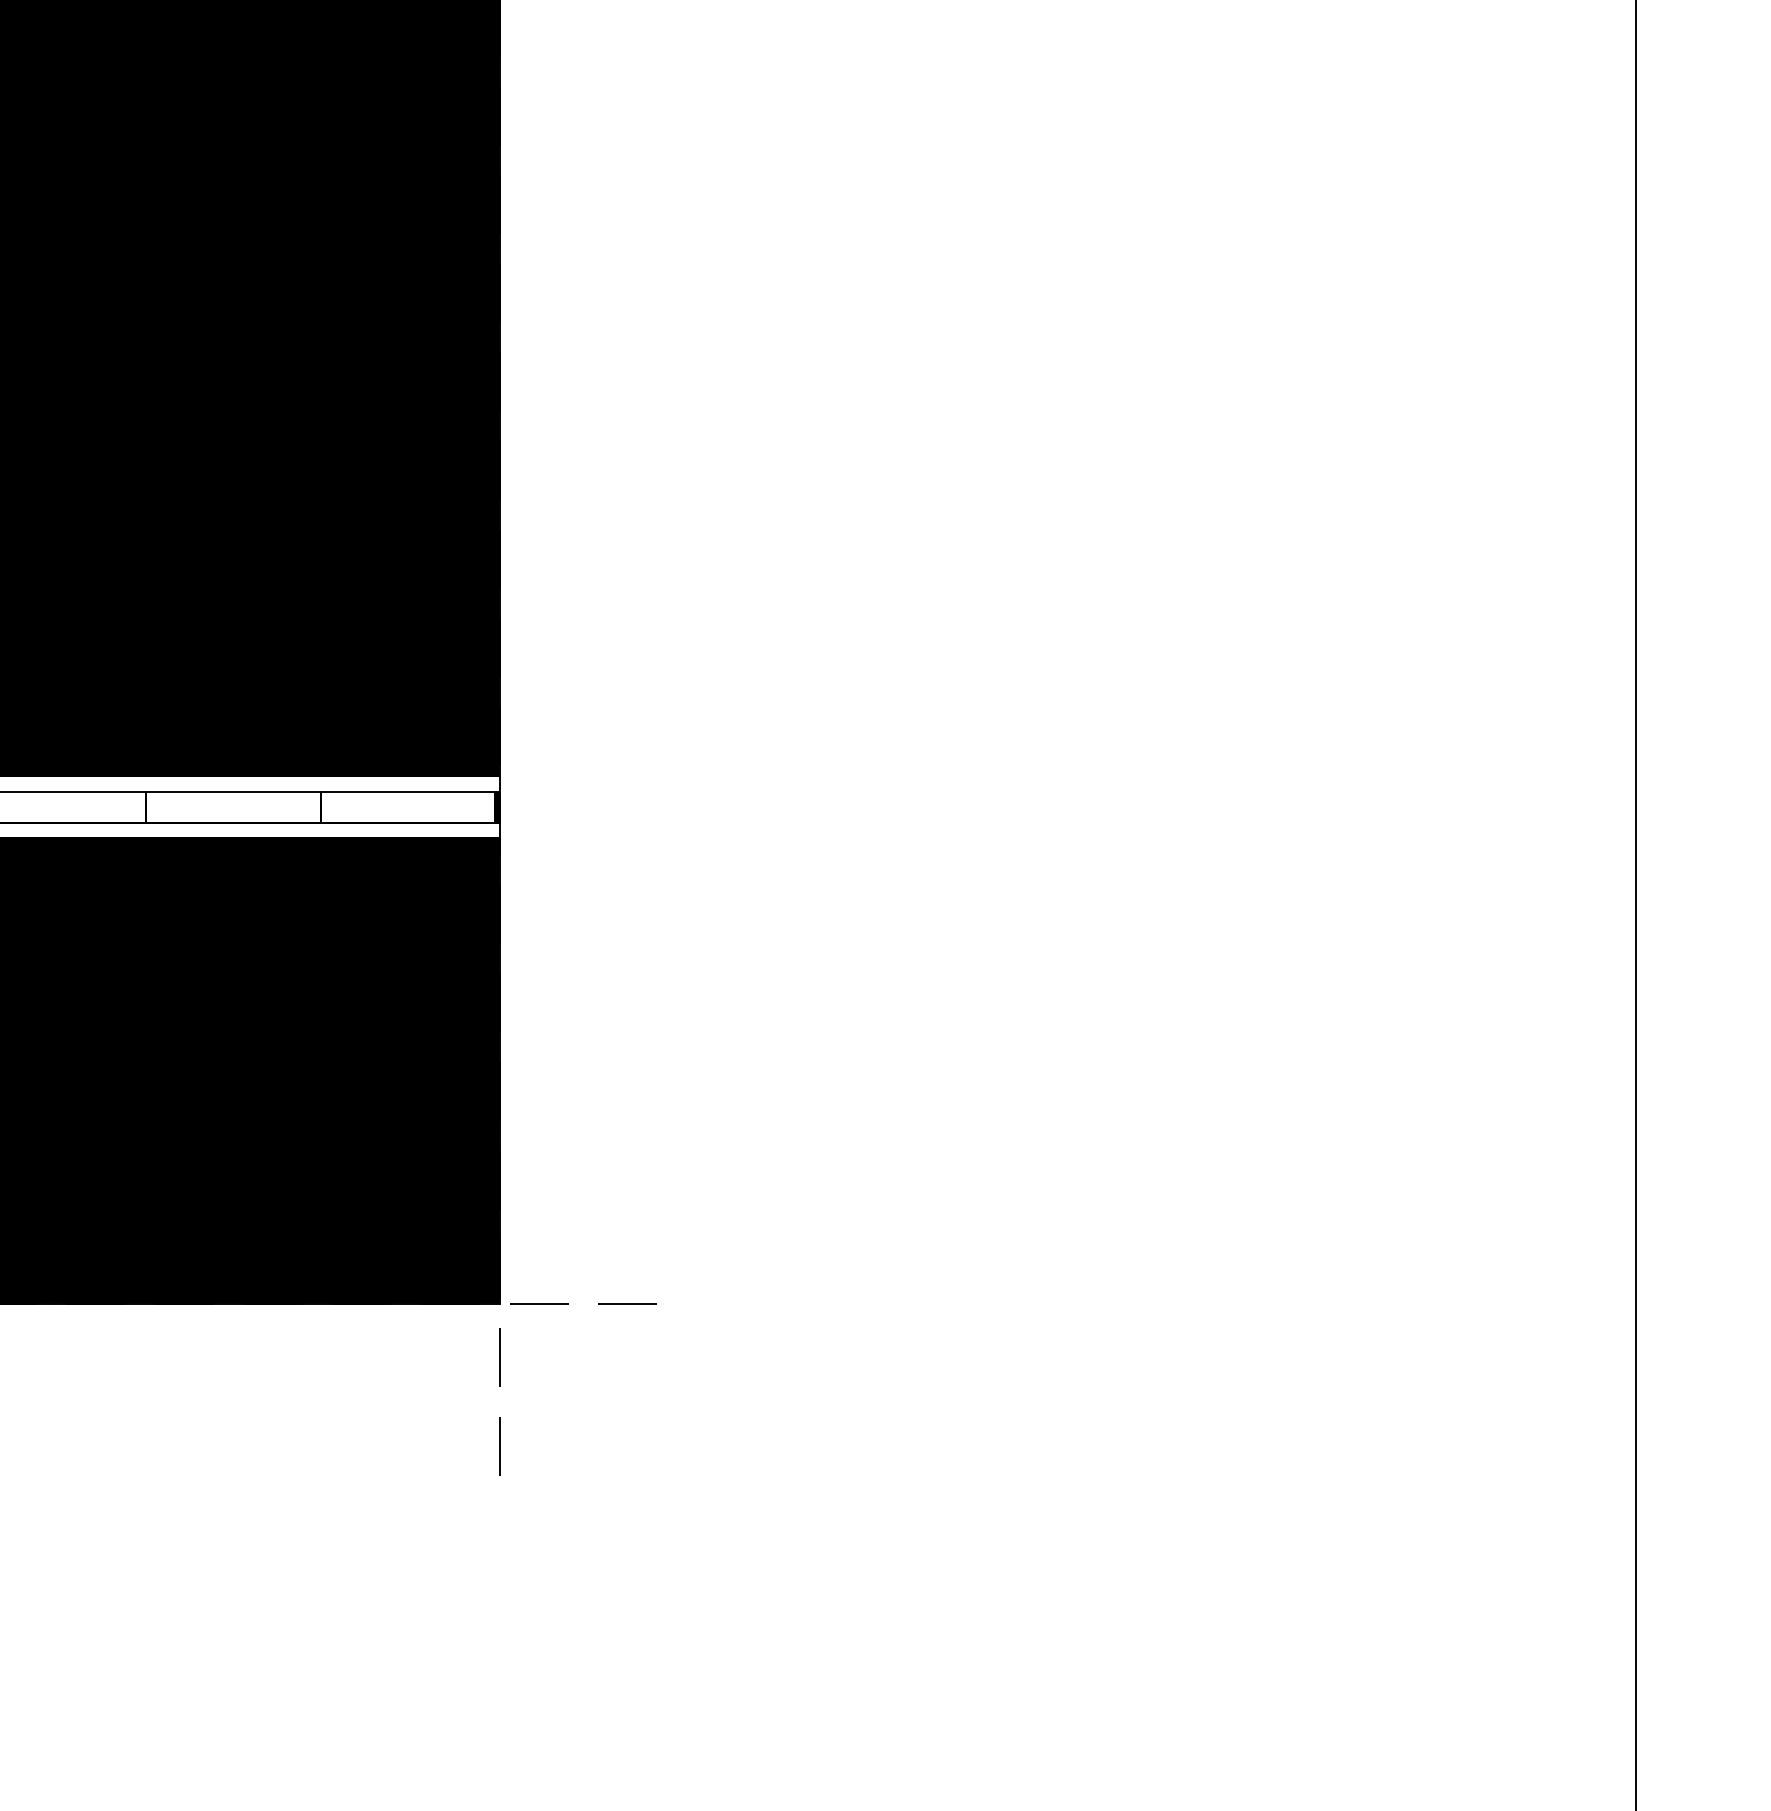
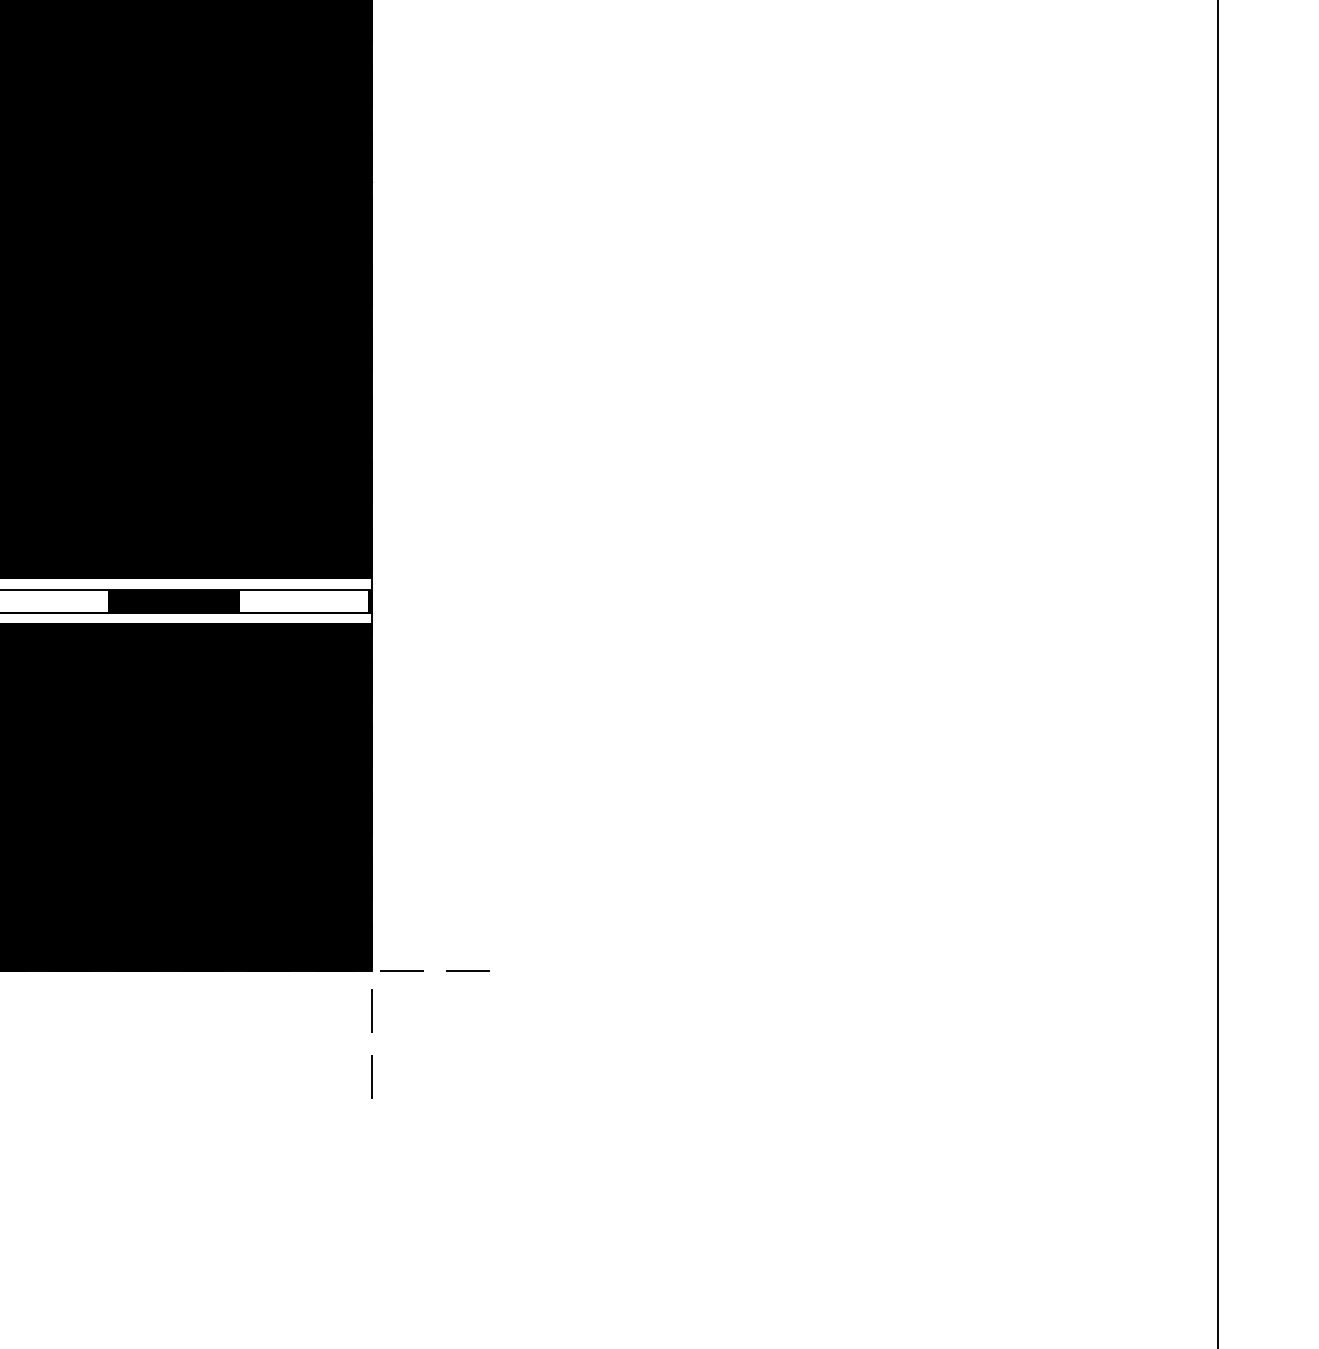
fill: (233, 806) -> (173, 600), added

